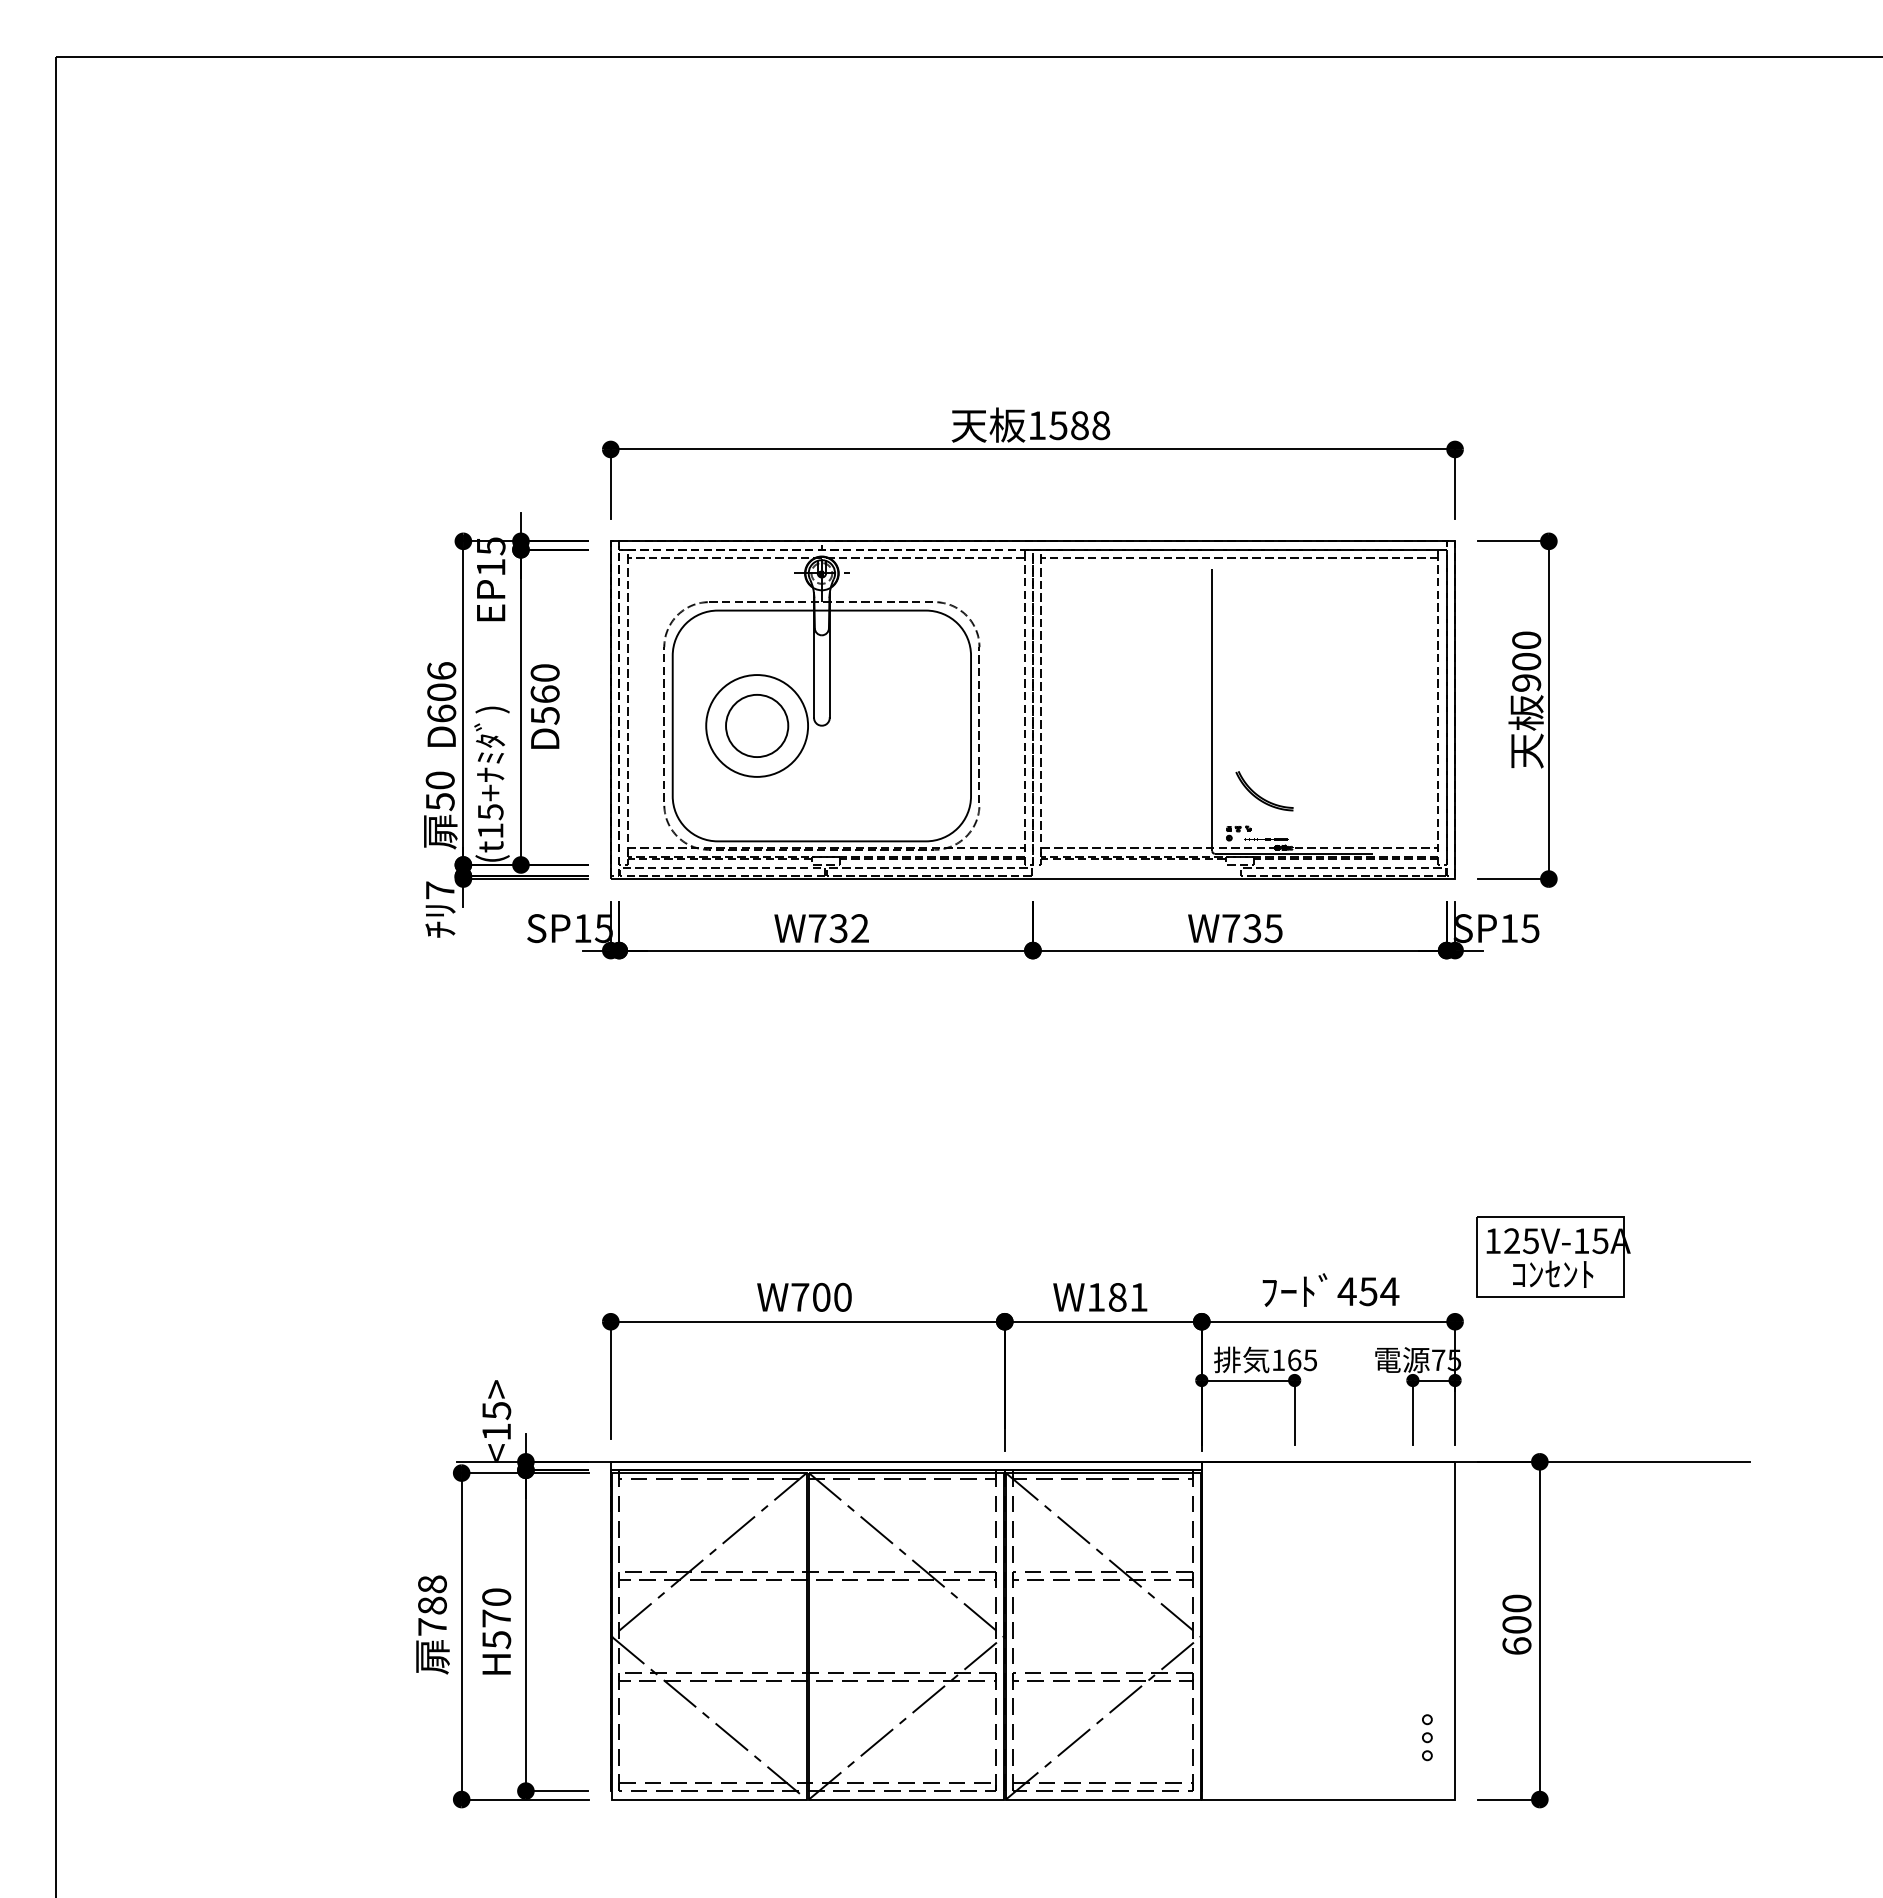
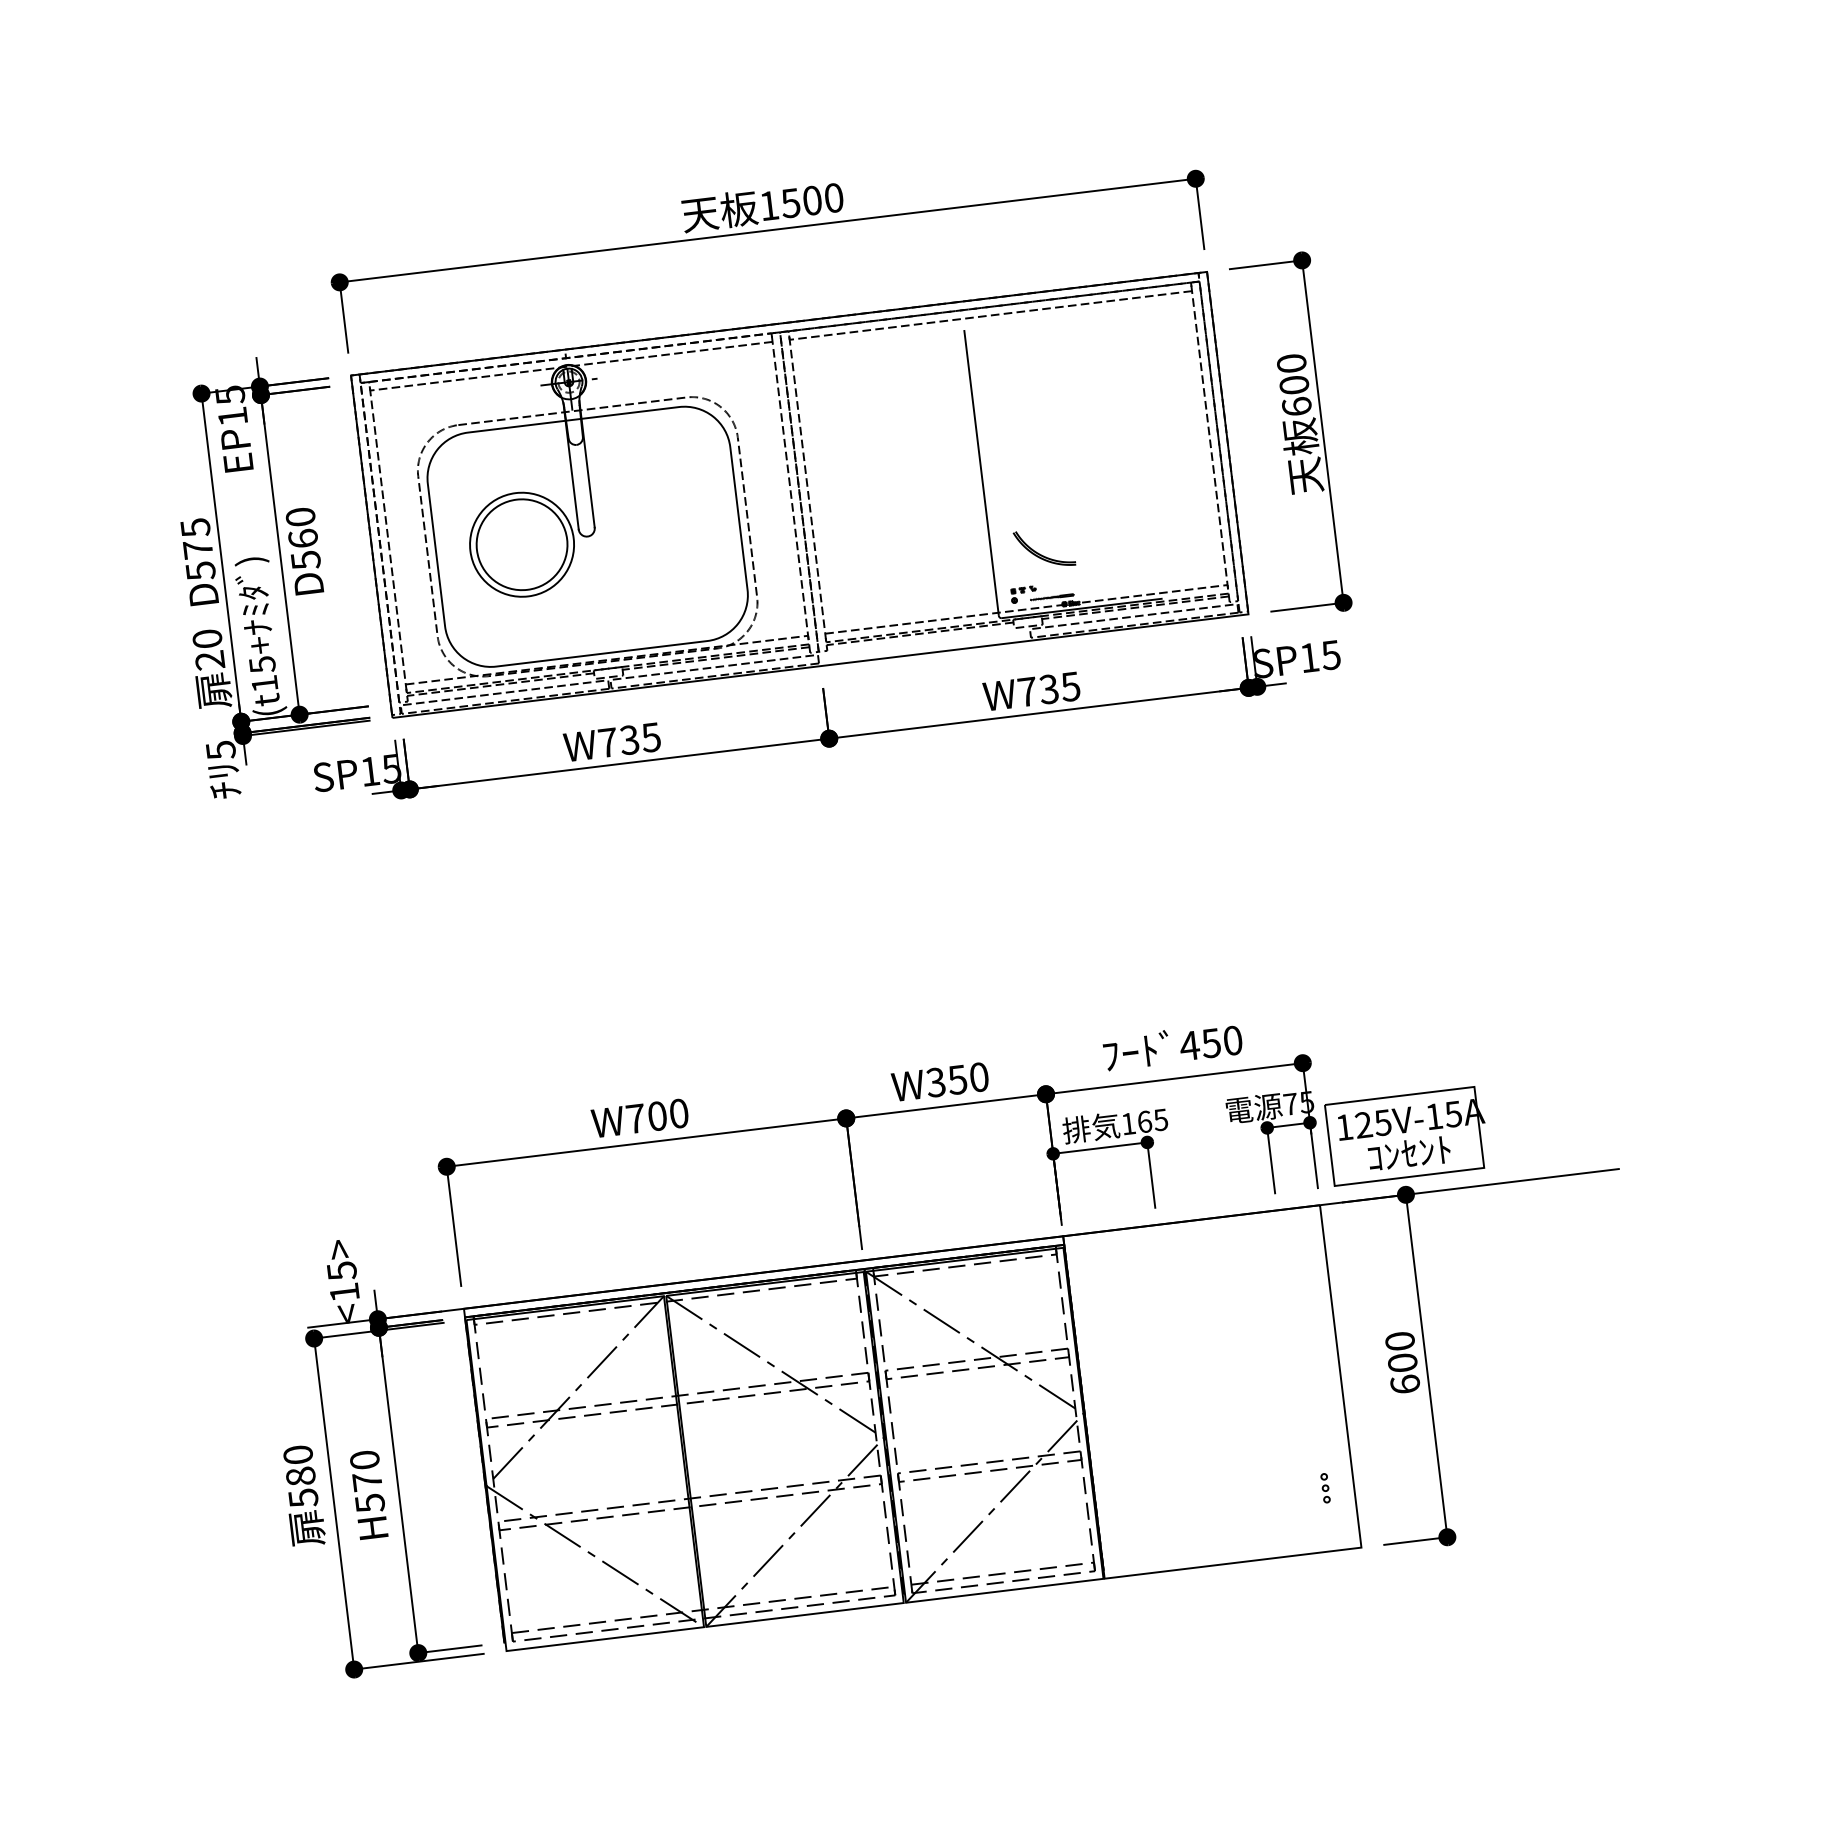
text: (1090, 425) -> (823, 199), 1588 -> 1500
text: (1526, 682) -> (1296, 406), 900 -> 600
text: (441, 692) -> (197, 549), D606 -> D575
circle: (756, 725) -> (521, 544), size x1.43
text: (439, 802) -> (209, 661), 50 -> 20
text: (440, 890) -> (221, 750), 7 -> 5
text: (859, 928) -> (650, 737), W732 -> W735
part: (1553, 1256) -> (1407, 1135), moved
text: (1389, 1291) -> (1232, 1040), 454 -> 450
text: (1117, 1296) -> (957, 1079), W181 -> W350
text: (432, 1605) -> (300, 1476), 788 -> 580
part: (1426, 1737) -> (1324, 1488), size x0.62

